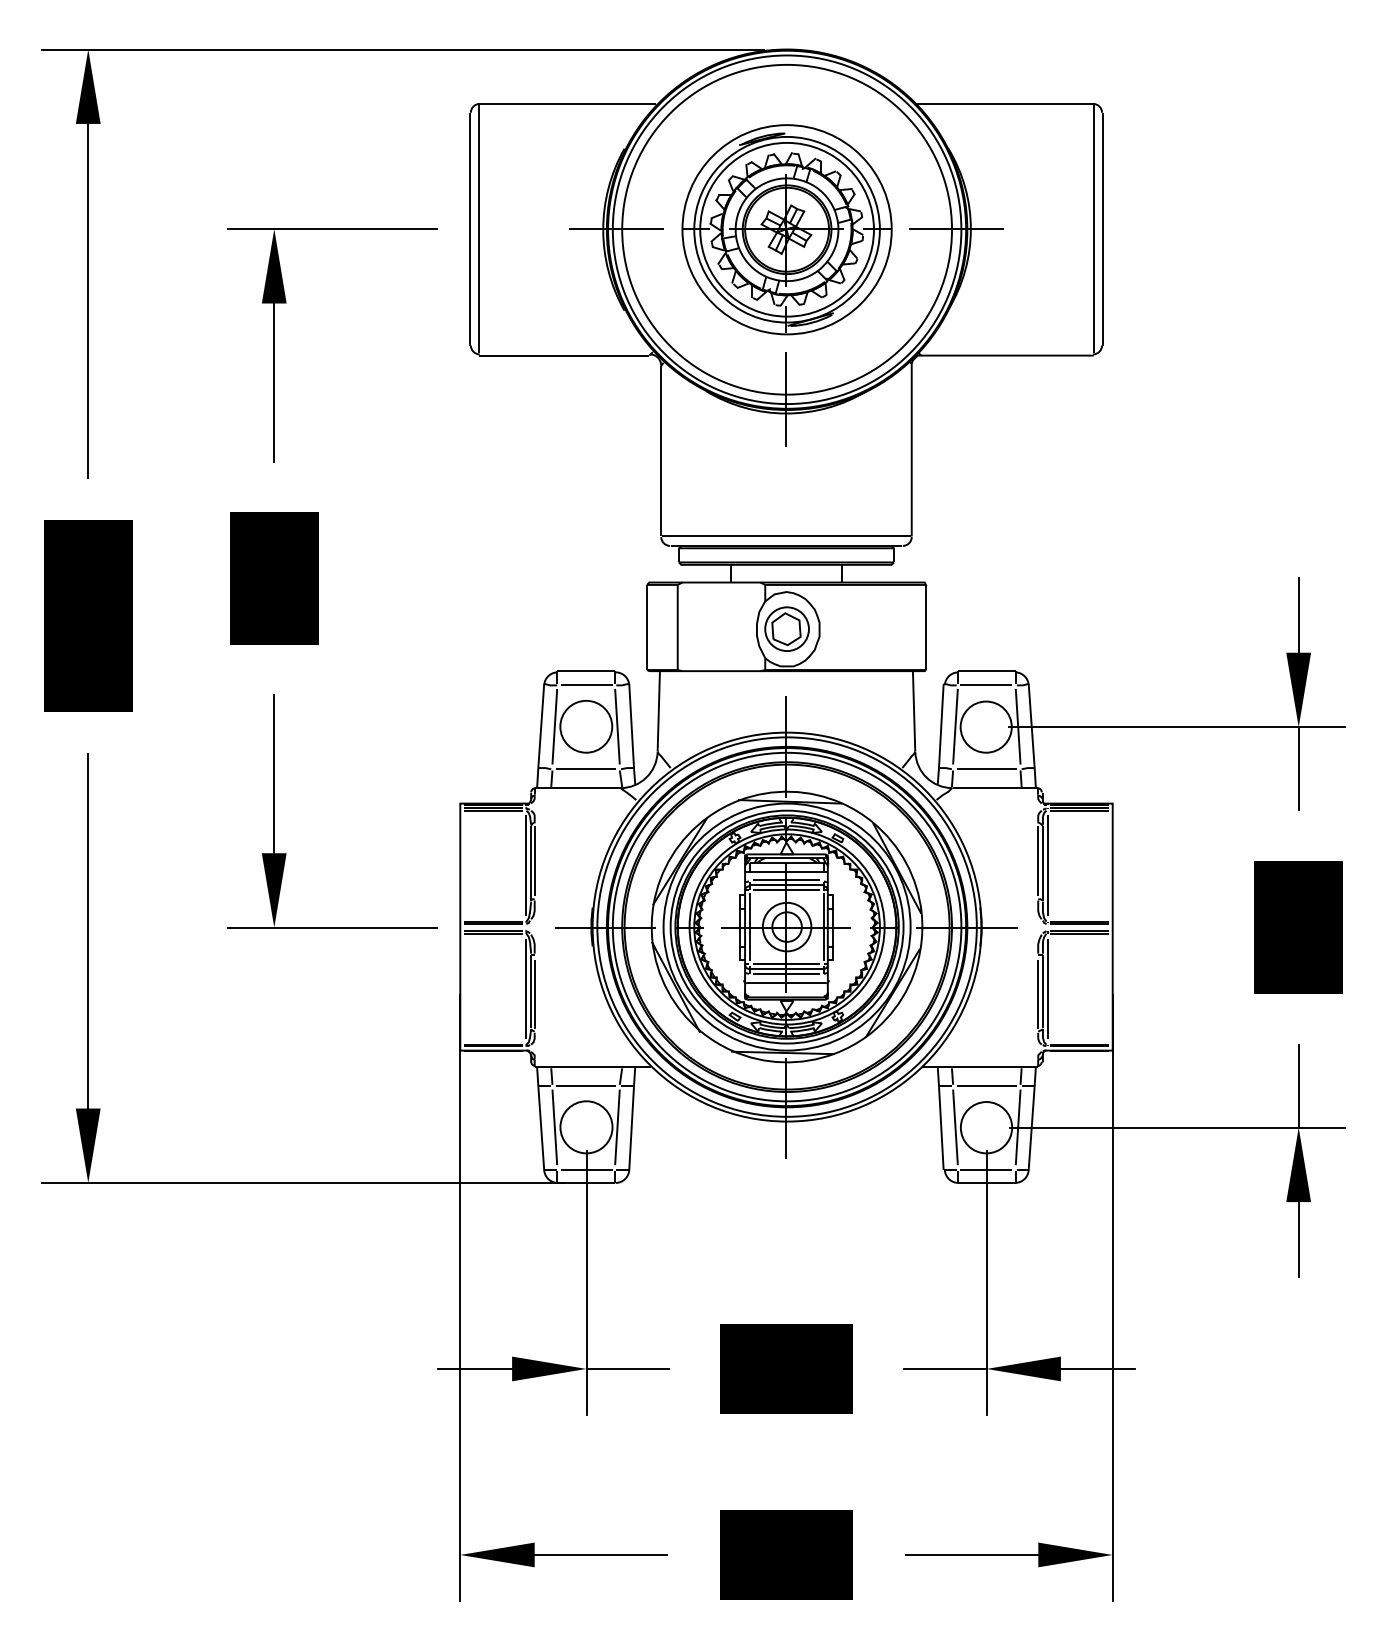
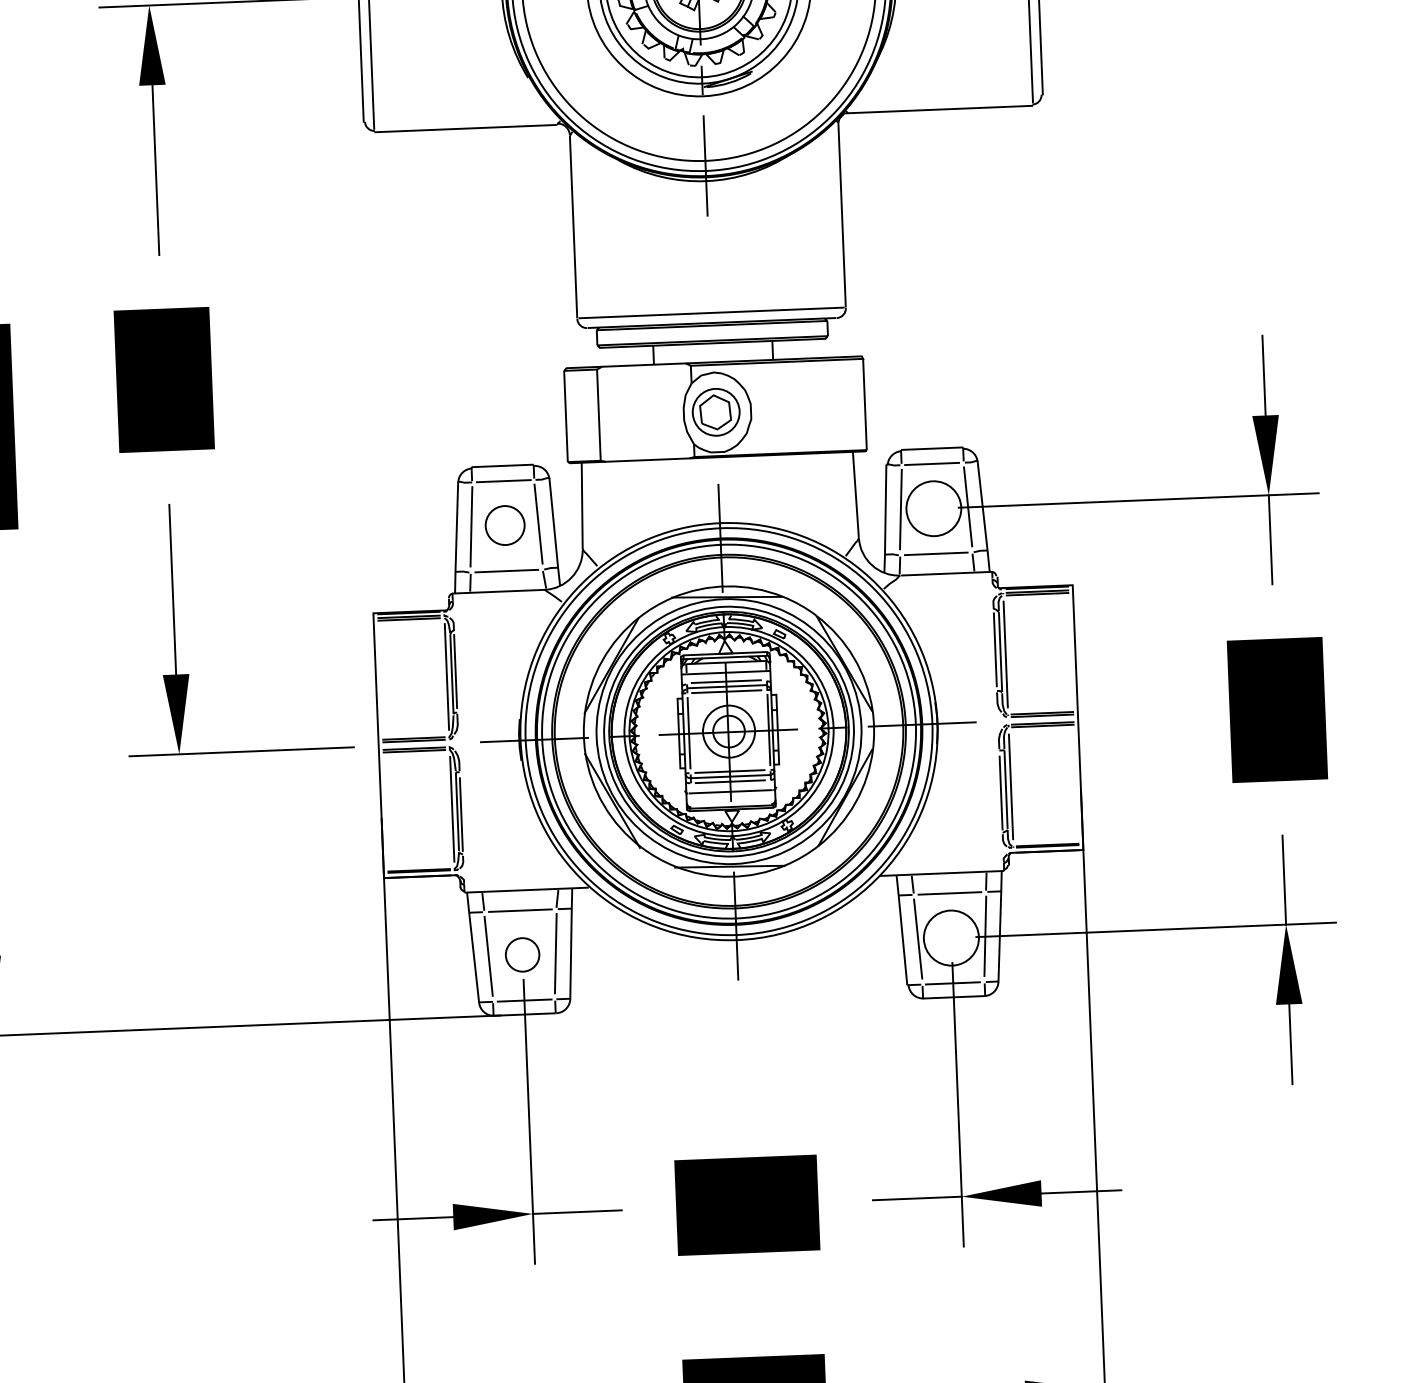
circle: (586, 726) -> (505, 525), size x0.7
circle: (586, 1127) -> (522, 955), size x0.6

